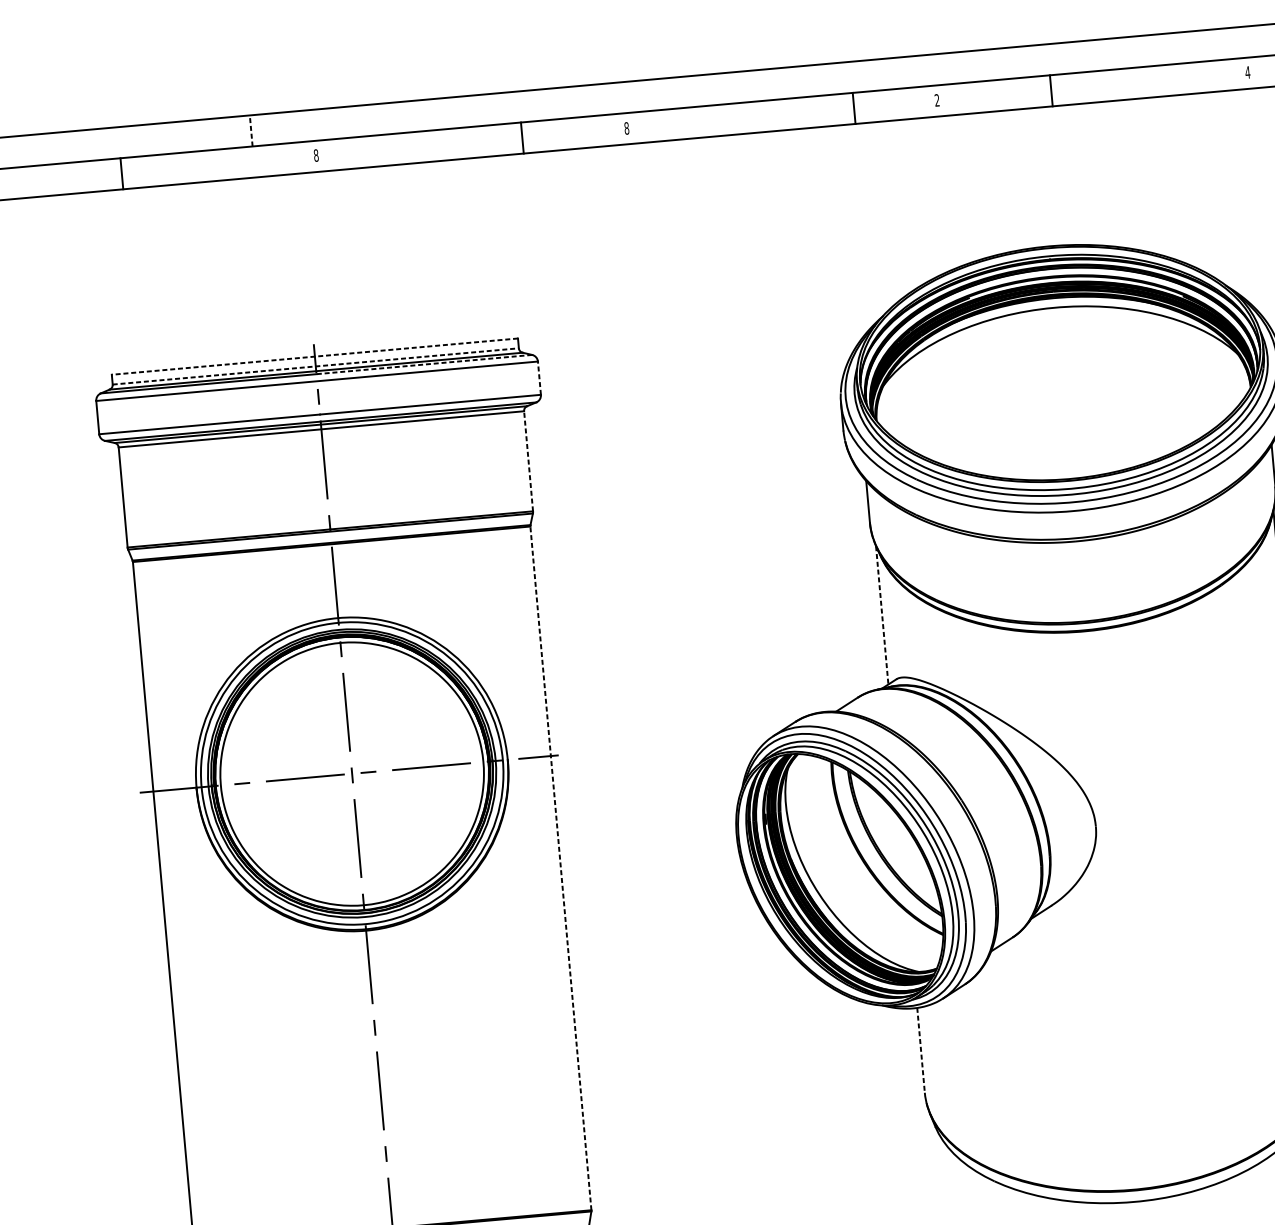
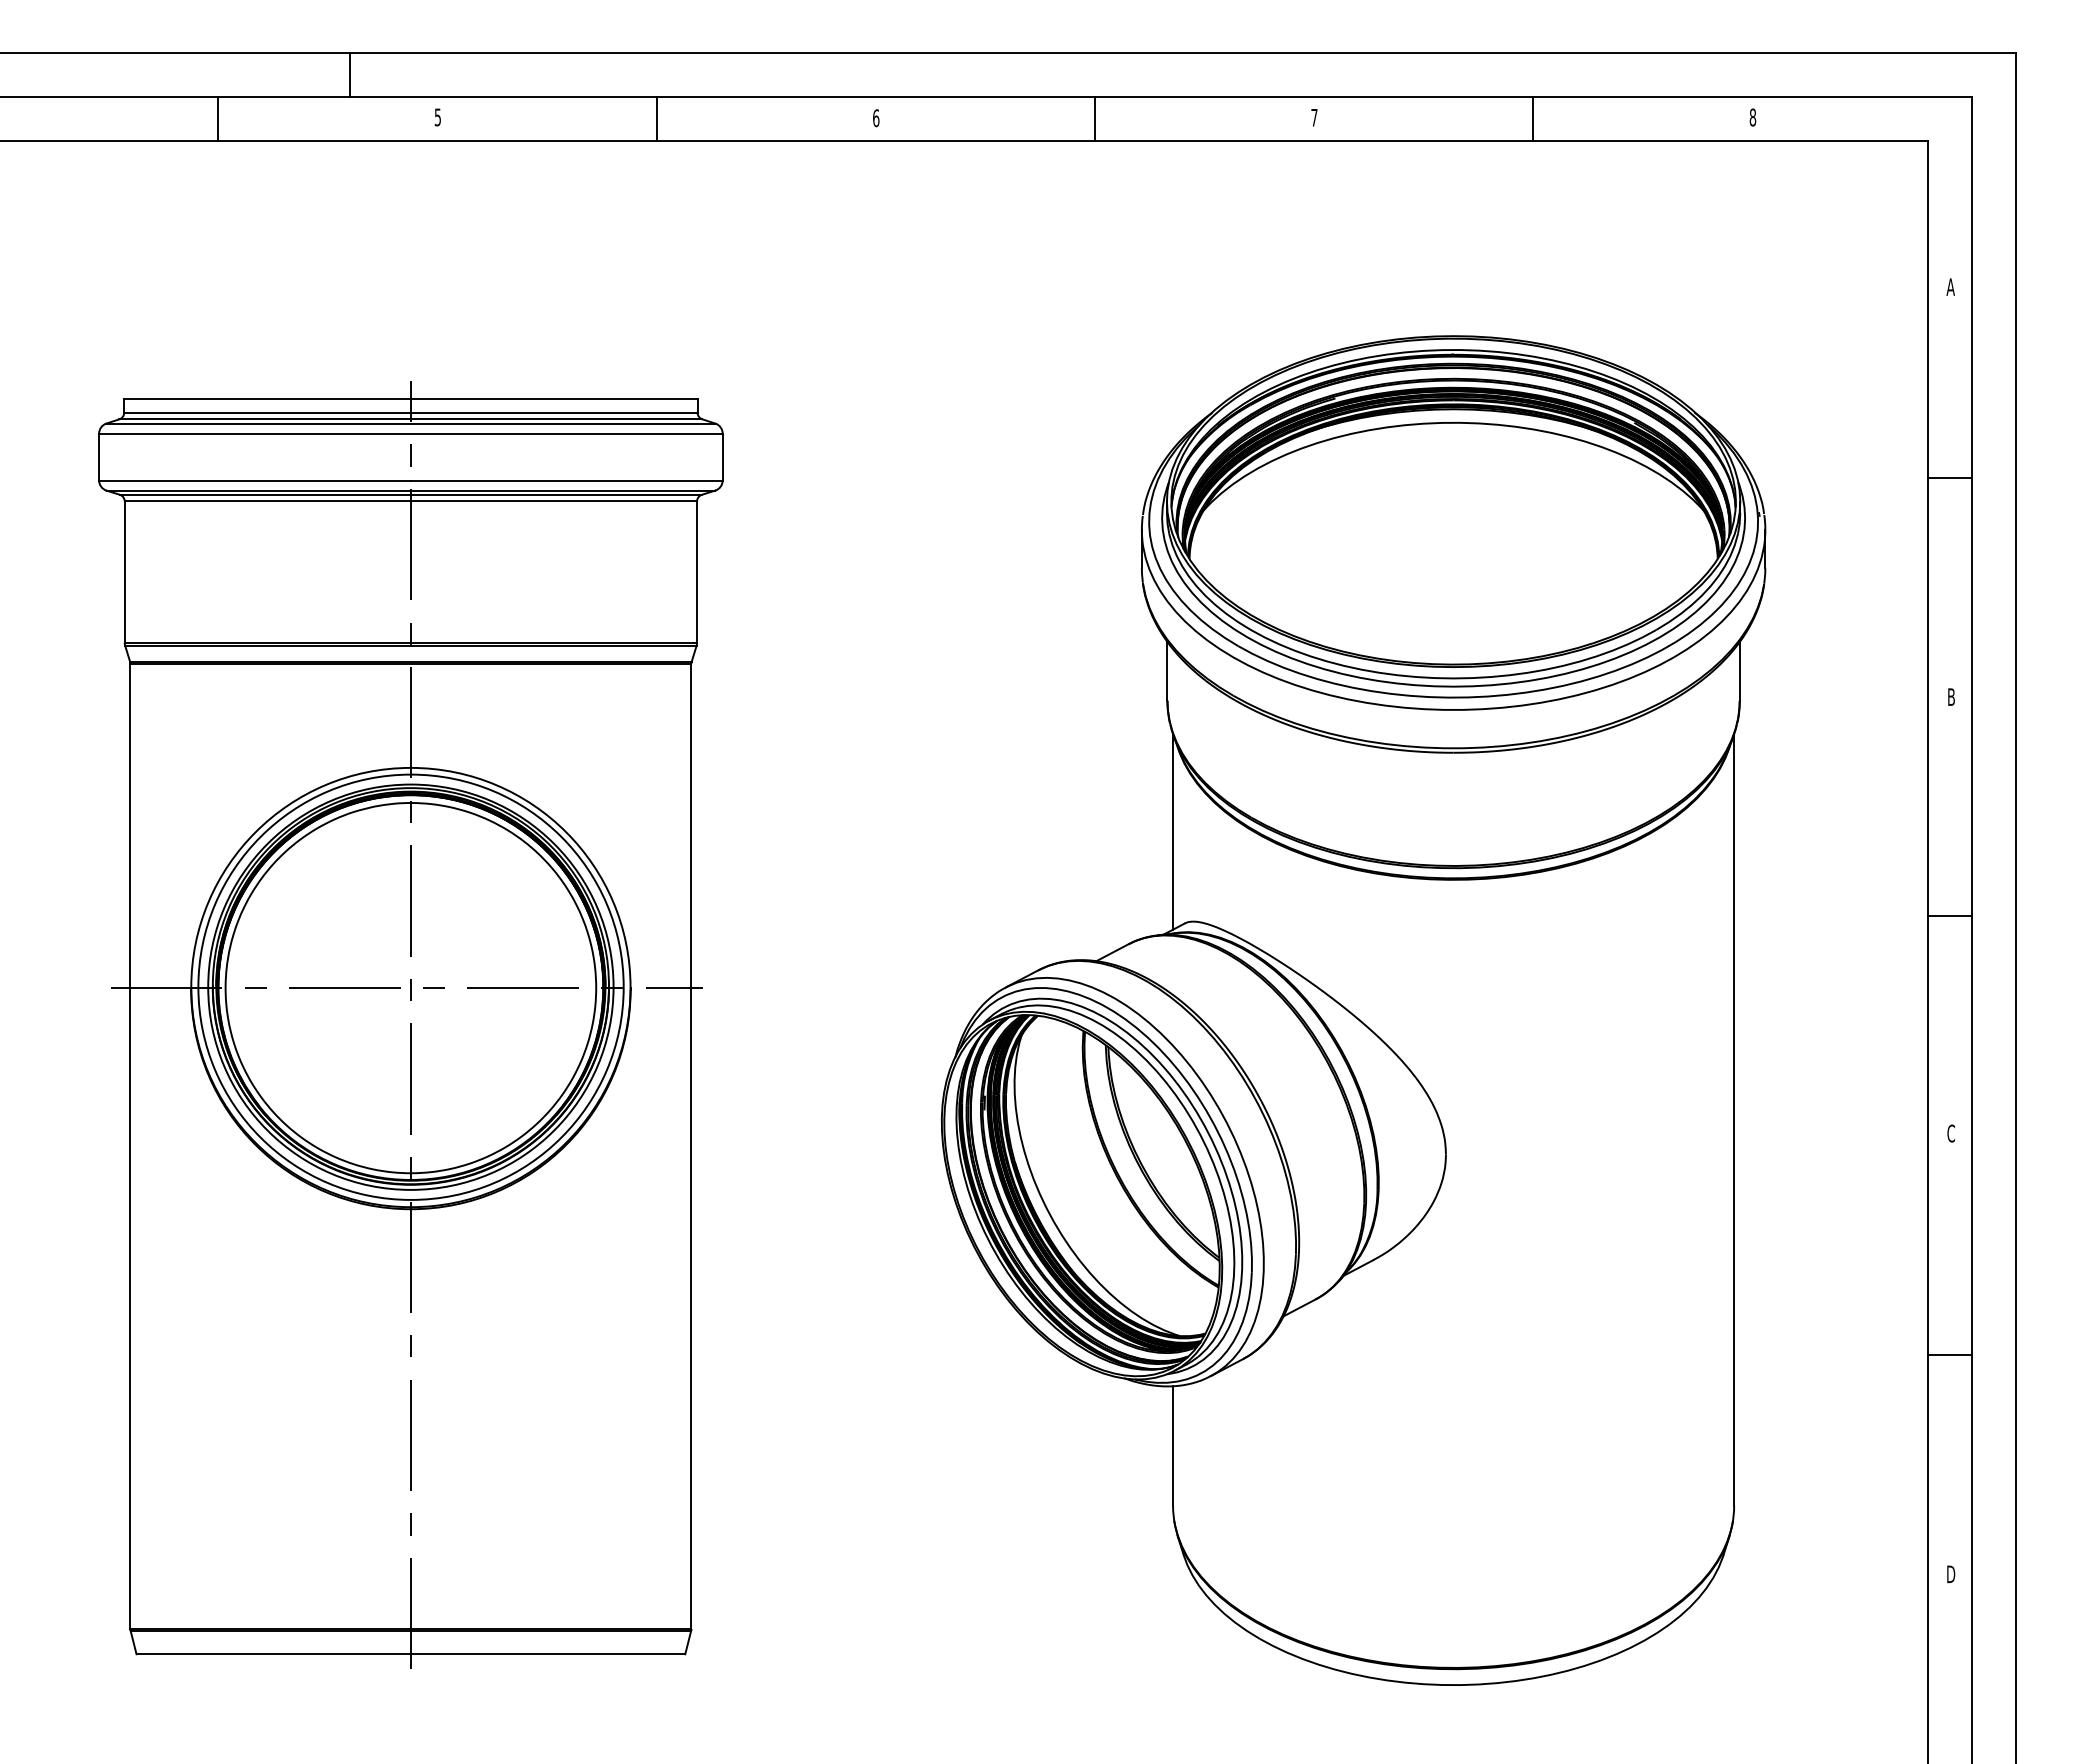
text: (1247, 72) -> (1752, 117), 4 -> 8
line: (1051, 90) -> (1533, 118), moved
text: (937, 100) -> (1314, 117), 2 -> 7
line: (854, 108) -> (1095, 118), moved
text: (626, 127) -> (876, 117), 8 -> 6
line: (250, 130) -> (349, 74), dashed -> solid
line: (522, 137) -> (656, 118), moved
text: (315, 155) -> (437, 117), 8 -> 5
line: (121, 173) -> (218, 118), moved
line: (314, 356) -> (410, 398), dashed -> solid
line: (423, 364) -> (562, 423), dashed -> solid
line: (315, 366) -> (410, 412), dashed -> solid
line: (539, 377) -> (722, 456), dashed -> solid
line: (528, 461) -> (697, 572), dashed -> solid
line: (882, 615) -> (1173, 832), dashed -> solid
line: (560, 868) -> (691, 1146), dashed -> solid
line: (921, 1050) -> (1173, 1446), dashed -> solid

